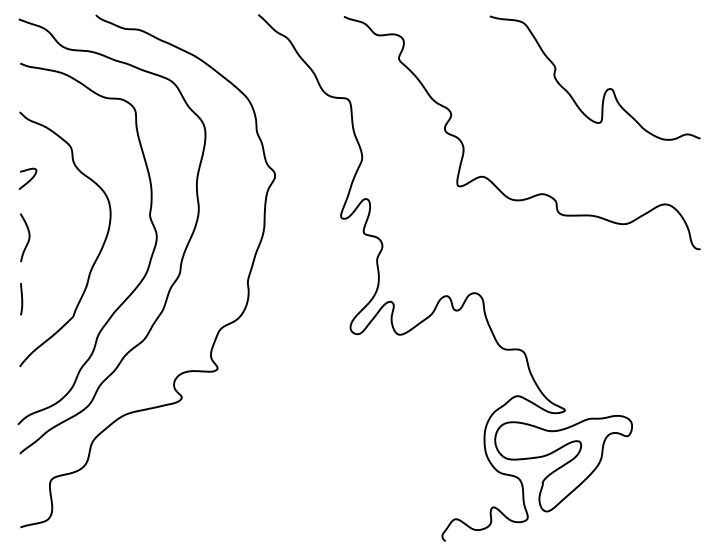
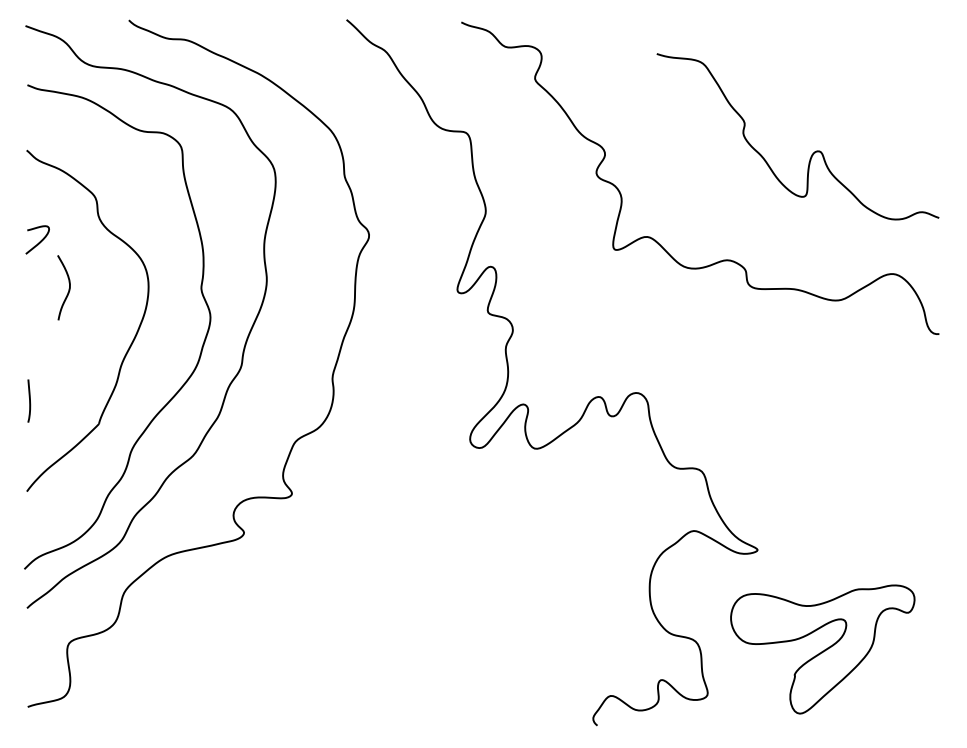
curve: (606, 89) -> (813, 152), moved
curve: (28, 238) -> (68, 288), moved
part: (563, 463) -> (822, 649), moved

